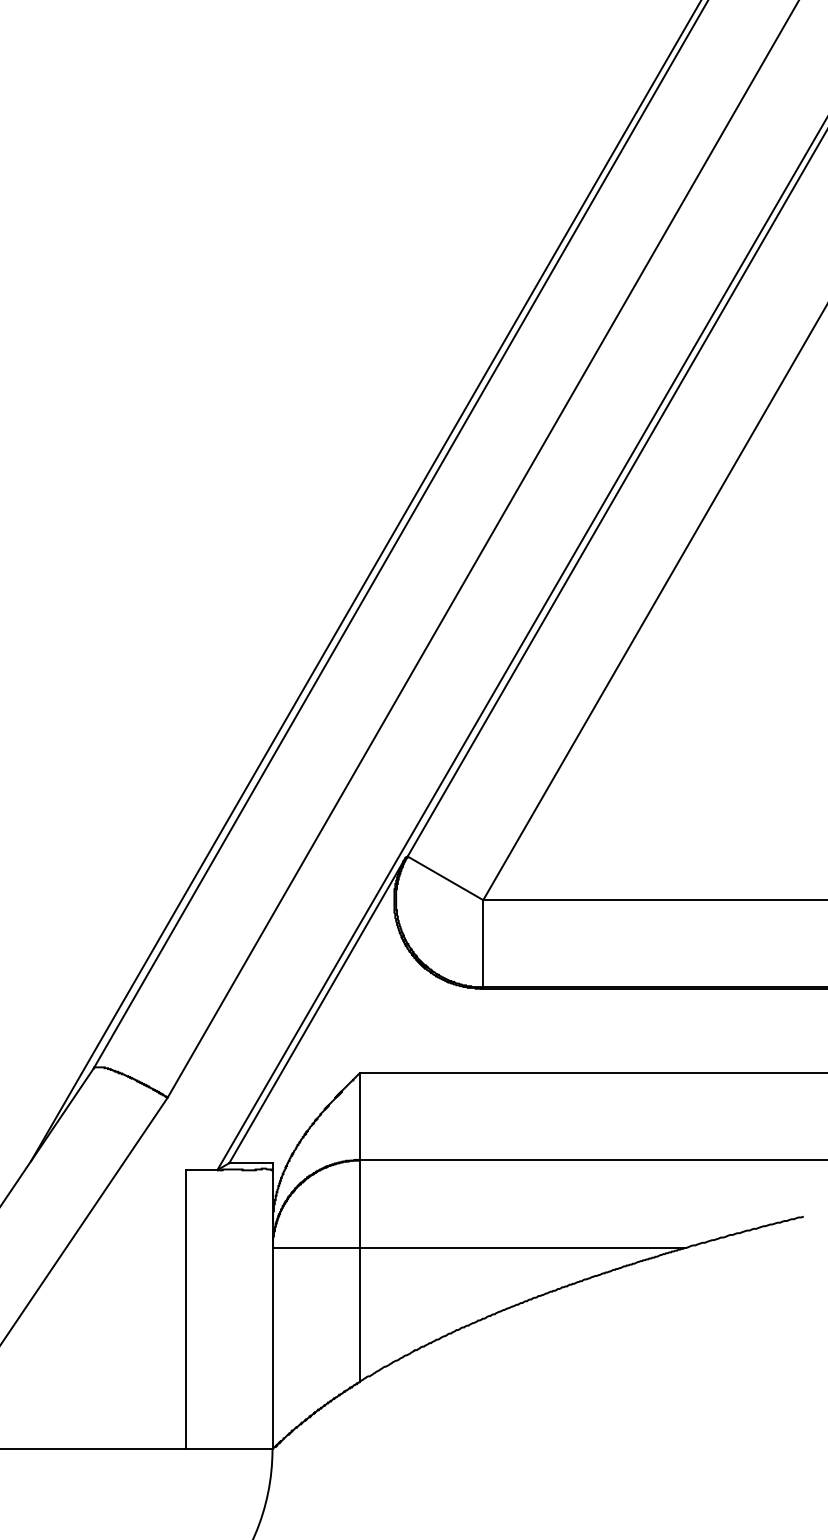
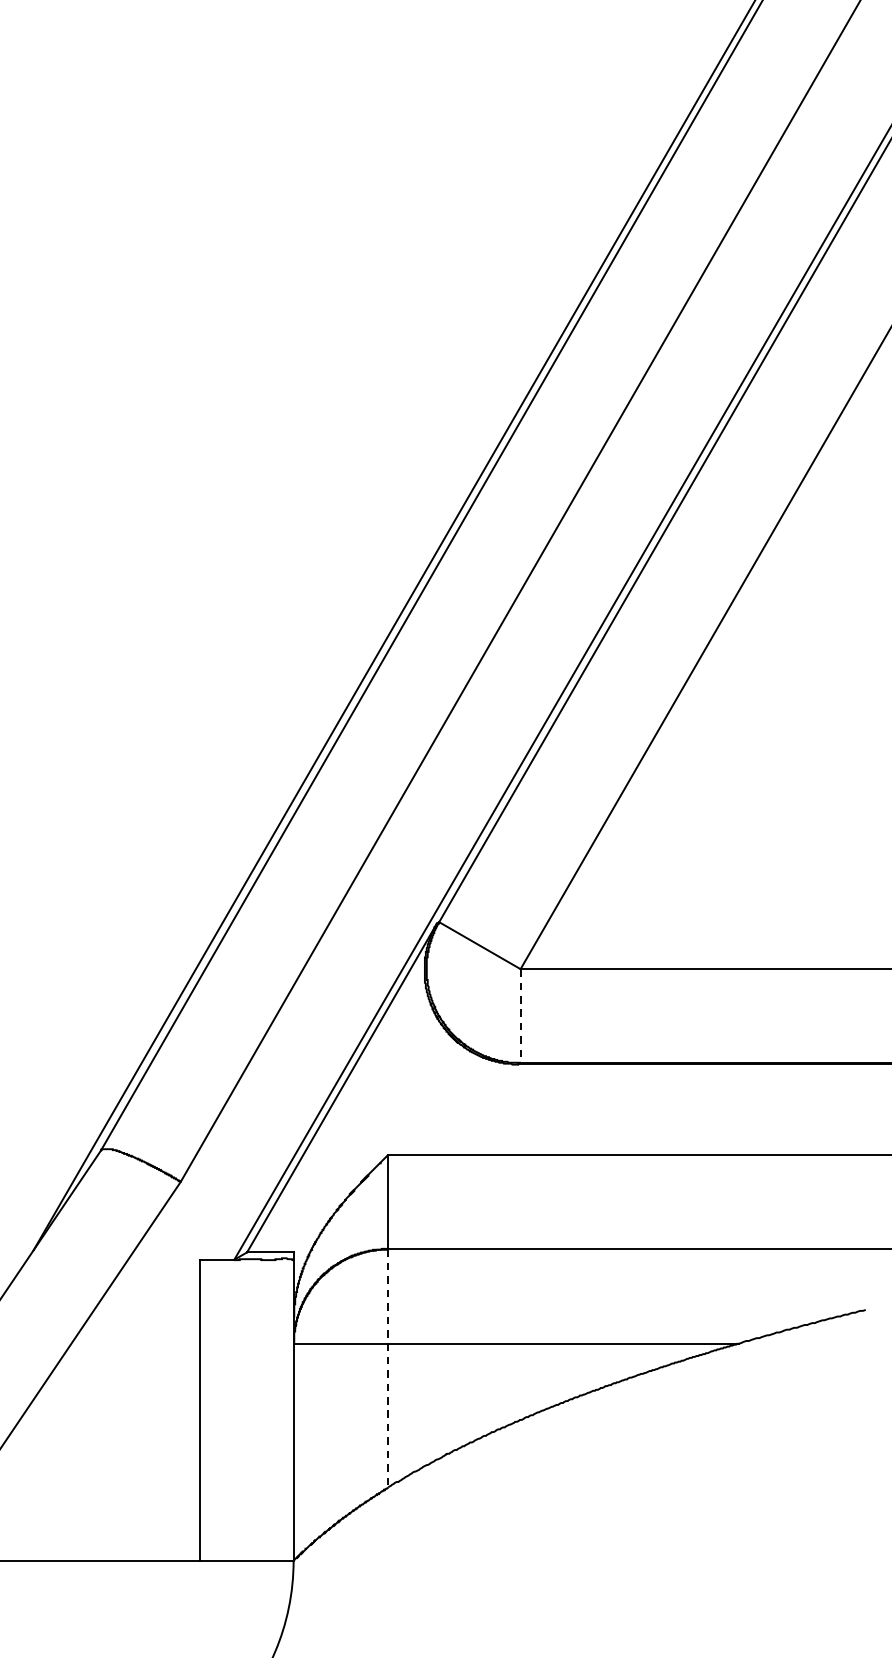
line: (483, 943) -> (520, 1015), solid -> dashed
line: (360, 1271) -> (388, 1369), solid -> dashed

